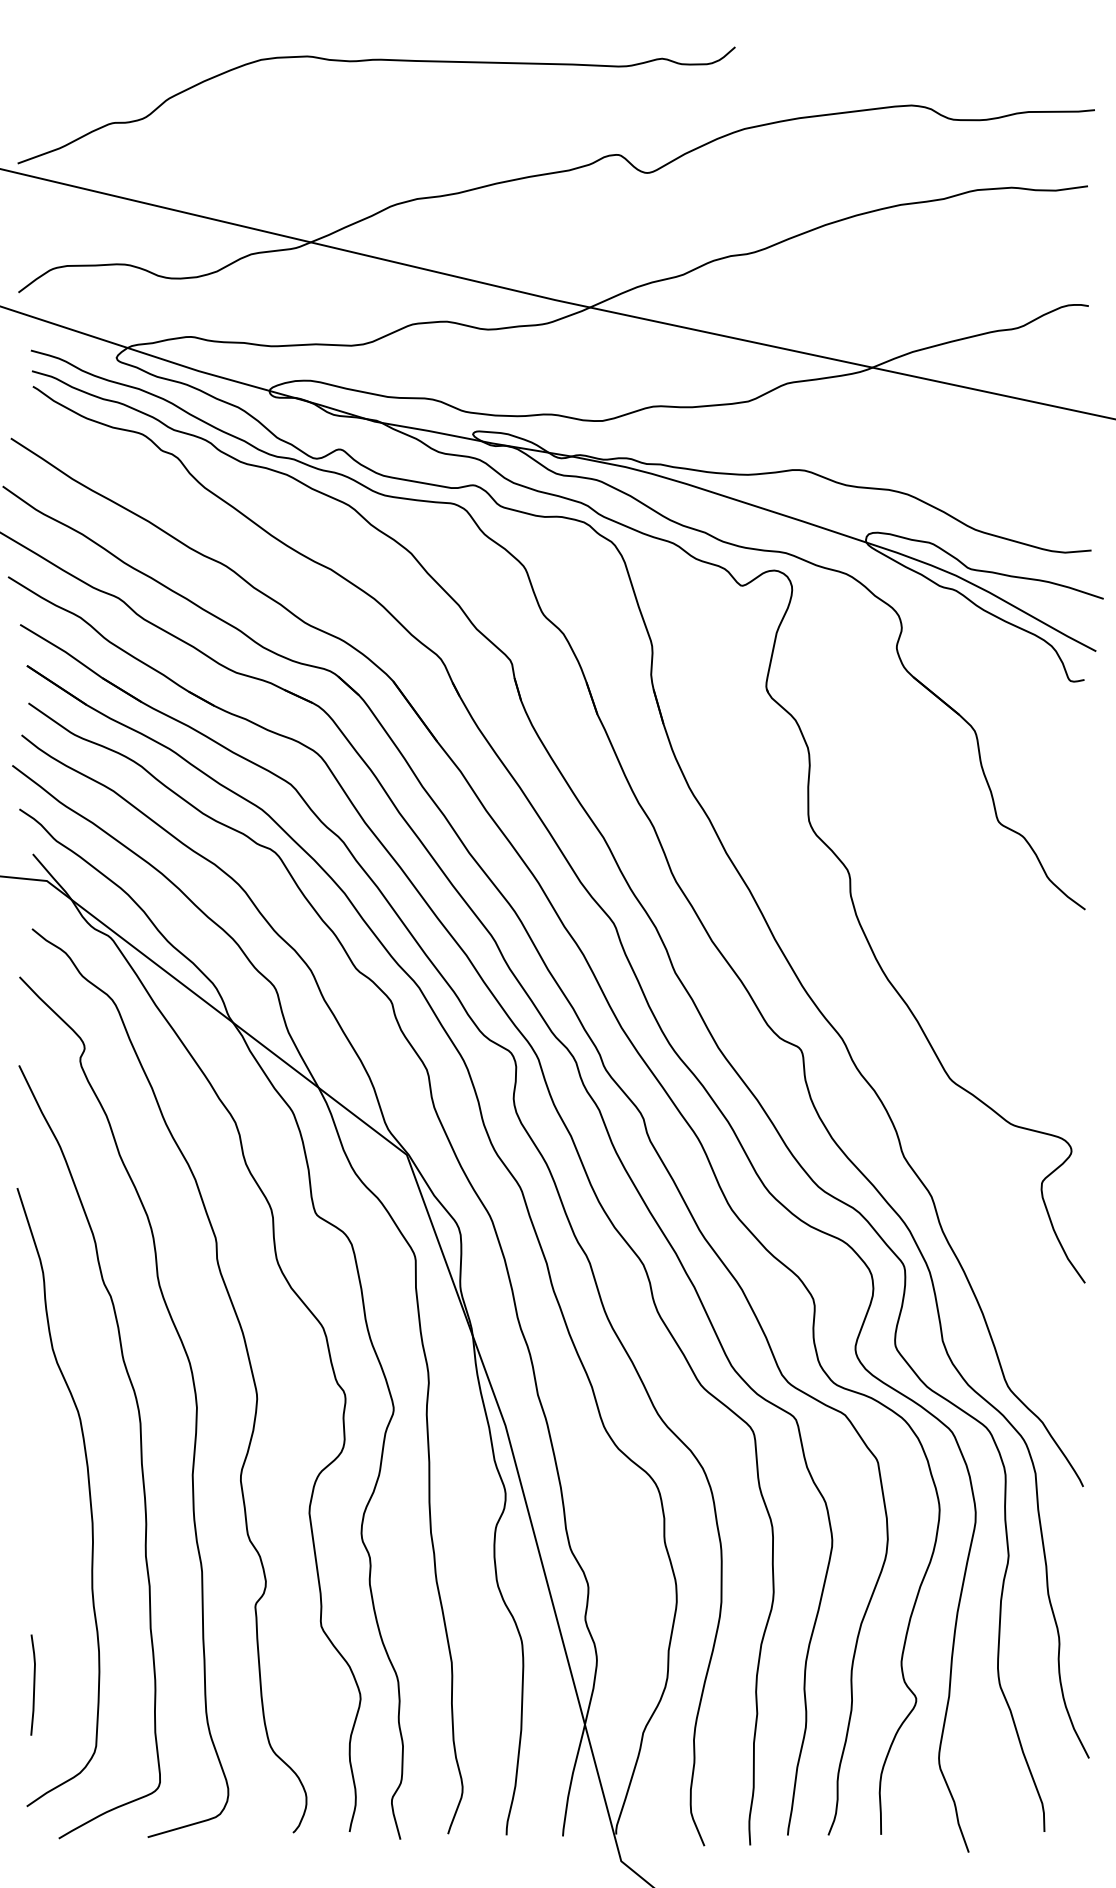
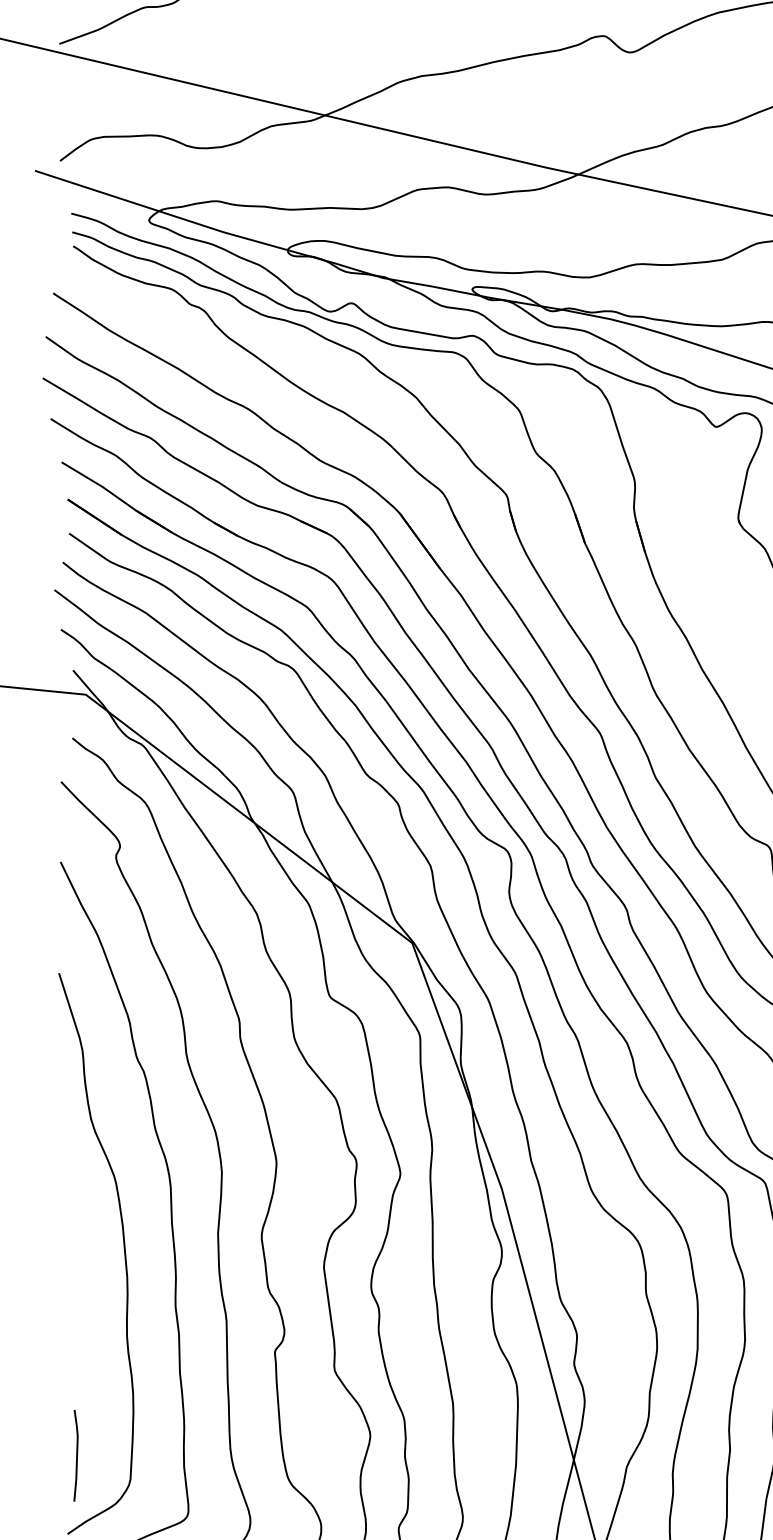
line: (33, 1684) -> (76, 1455), moved

